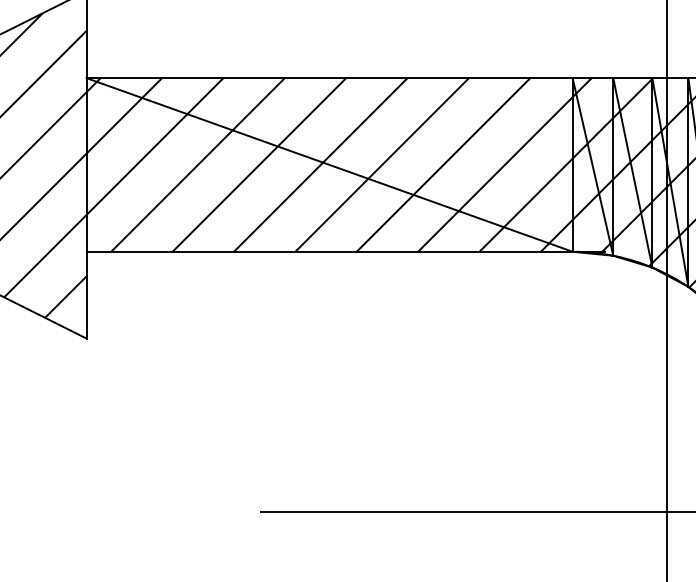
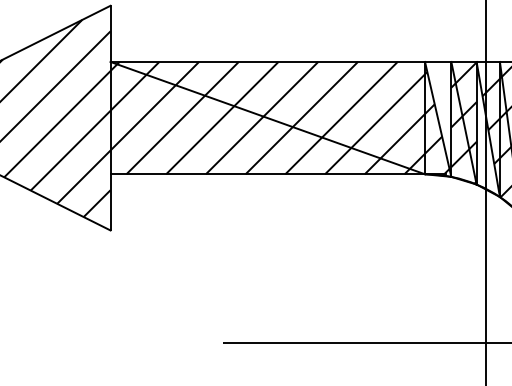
hatch: (594, 159) -> (439, 114), removed
hatch: (666, 170) -> (485, 121), removed

